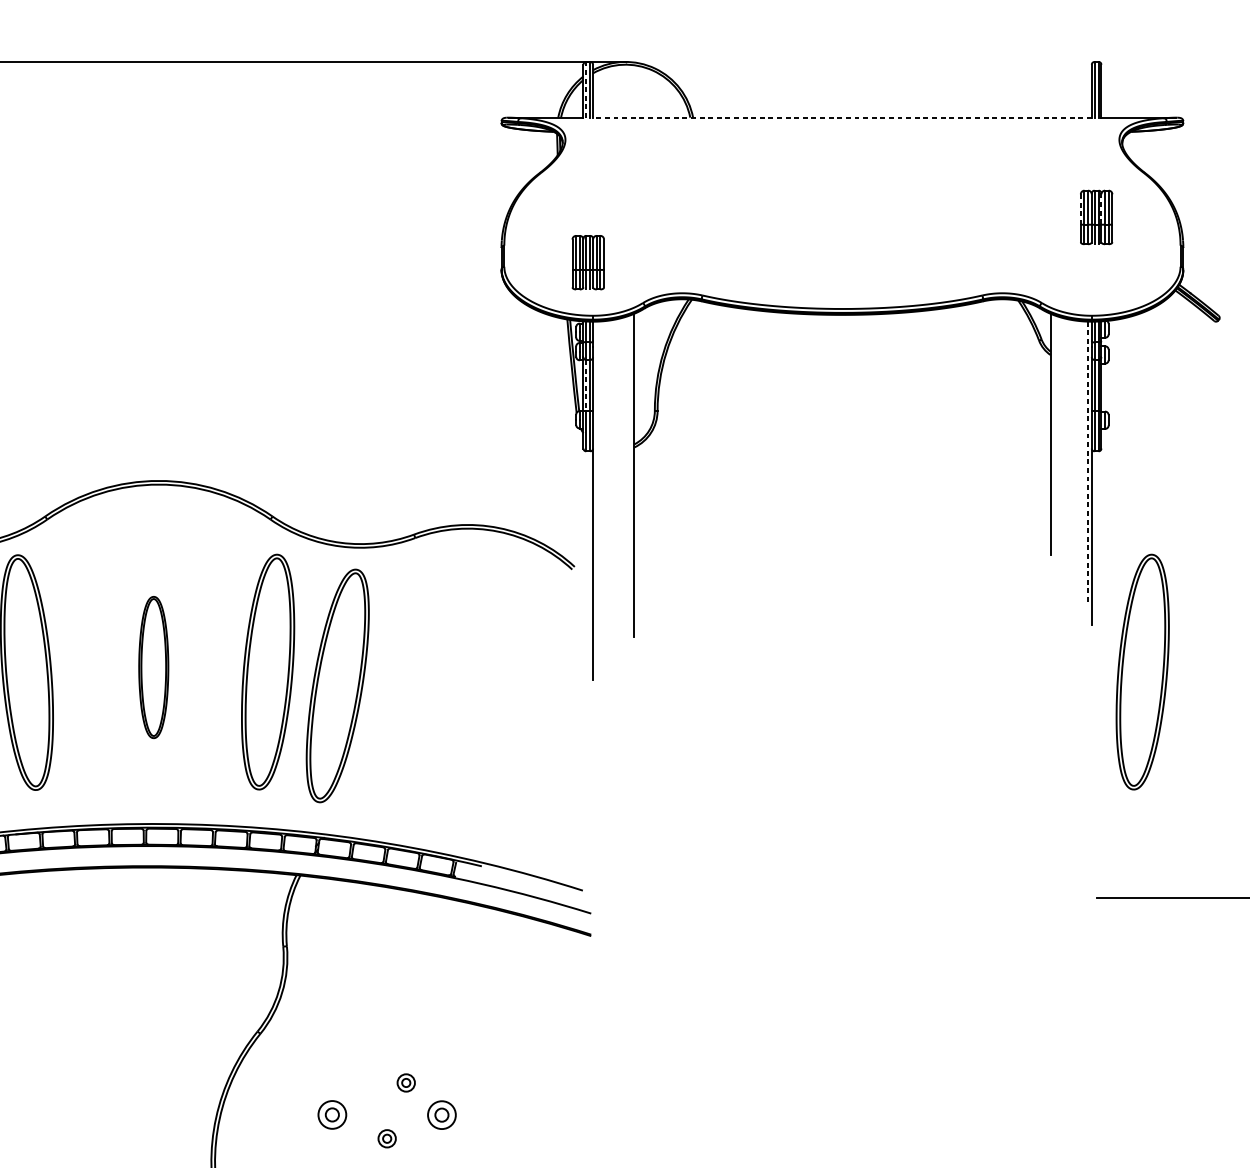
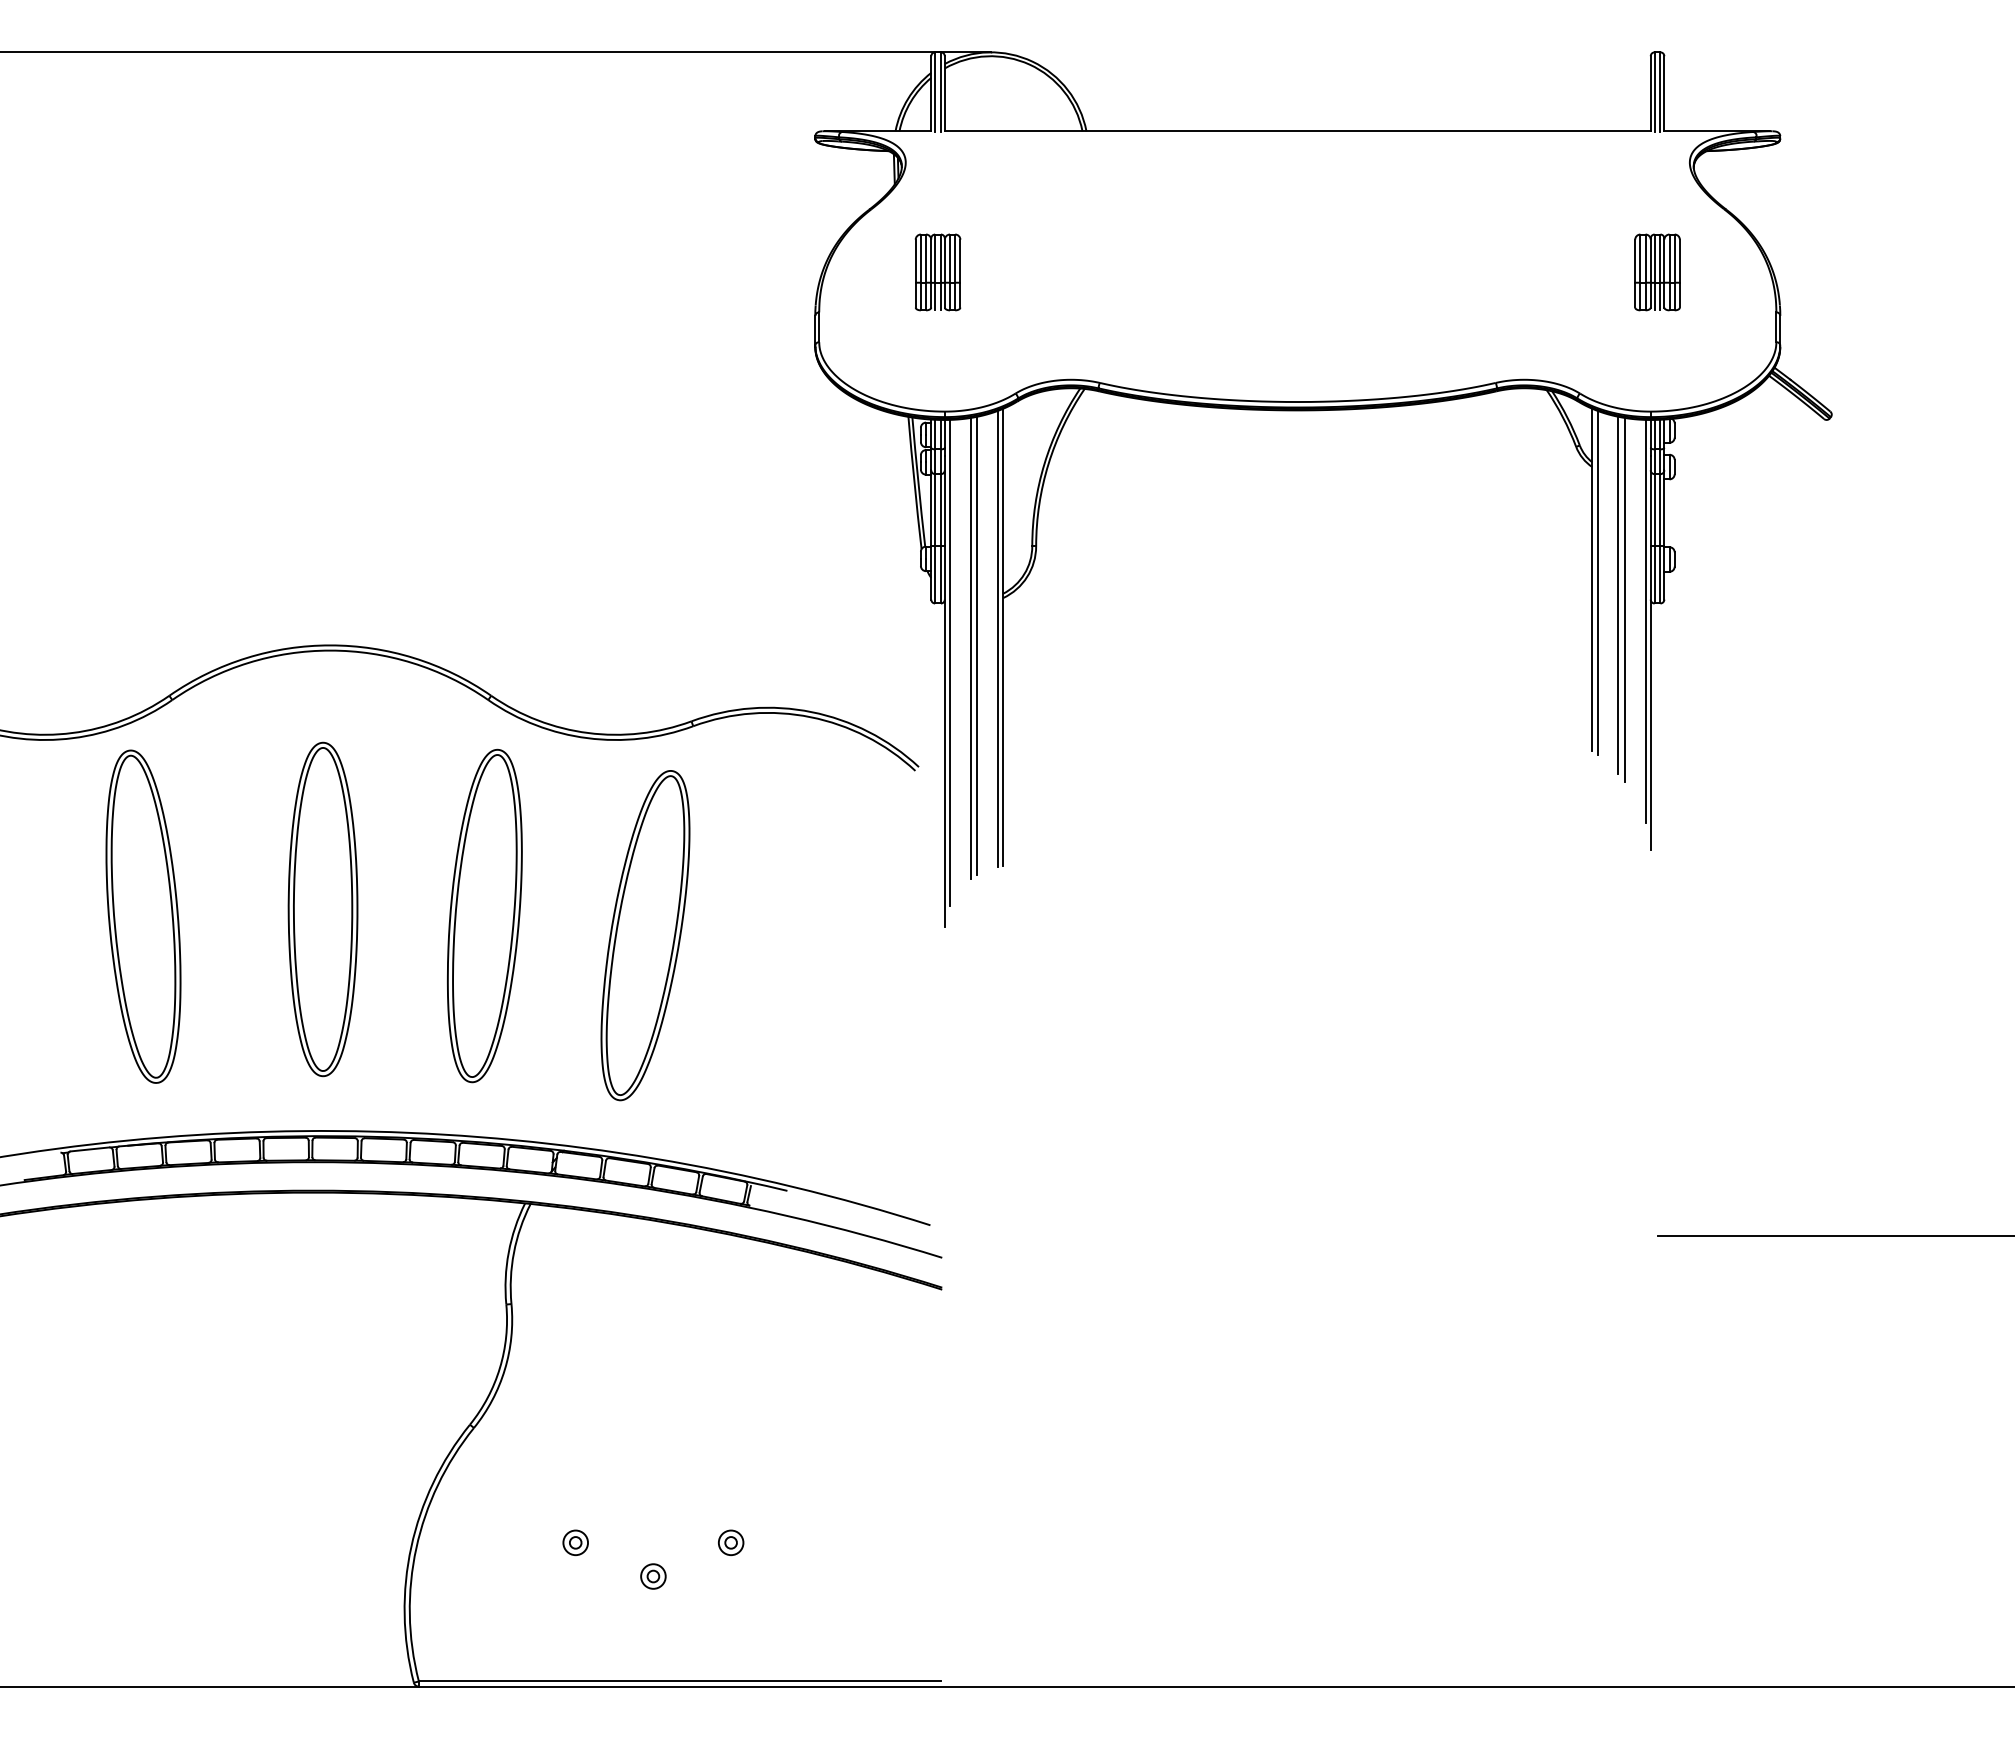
line: (586, 89) -> (935, 91), dashed -> solid
line: (842, 117) -> (1297, 131), dashed -> solid
line: (1081, 209) -> (1635, 261), dashed -> solid
line: (1101, 209) -> (1664, 261), dashed -> solid
part: (587, 262) -> (937, 272), moved
line: (586, 385) -> (935, 510), dashed -> solid
line: (1054, 436) -> (1597, 582), added
line: (1069, 444) -> (1618, 594), added
line: (1073, 448) -> (1624, 599), added
line: (1088, 464) -> (1645, 621), dashed -> solid
line: (630, 476) -> (997, 638), added
line: (616, 481) -> (977, 645), added
line: (611, 483) -> (970, 648), added
line: (597, 493) -> (950, 662), added
part: (153, 667) -> (322, 909), size x1.67
part: (1142, 671) -> (1722, 915), removed
part: (337, 685) -> (645, 935), moved
part: (406, 1082) -> (680, 1497), removed
part: (332, 1114) -> (575, 1542), size x0.62
part: (442, 1114) -> (731, 1542), size x0.62

